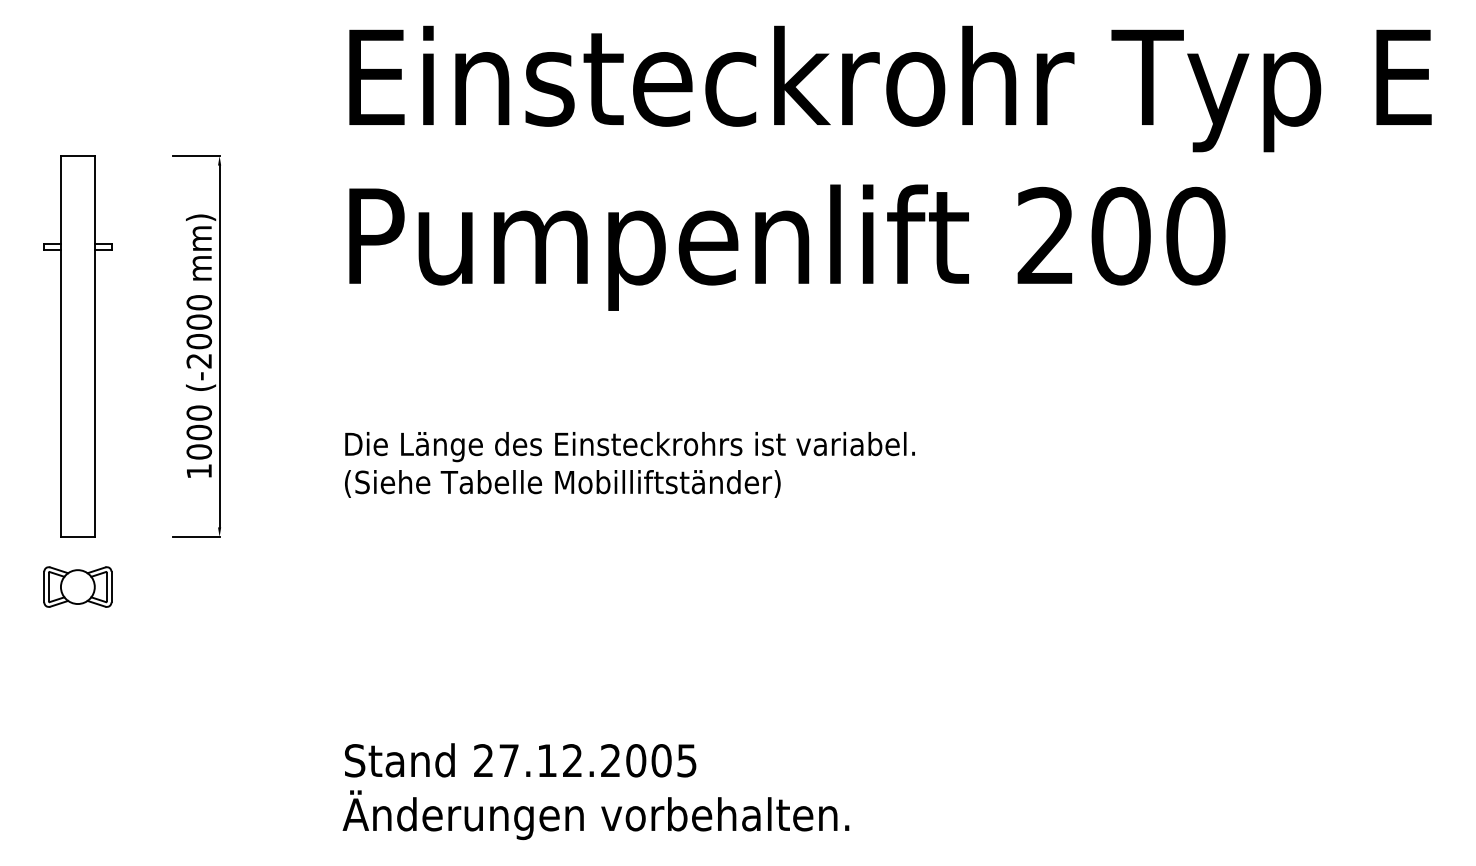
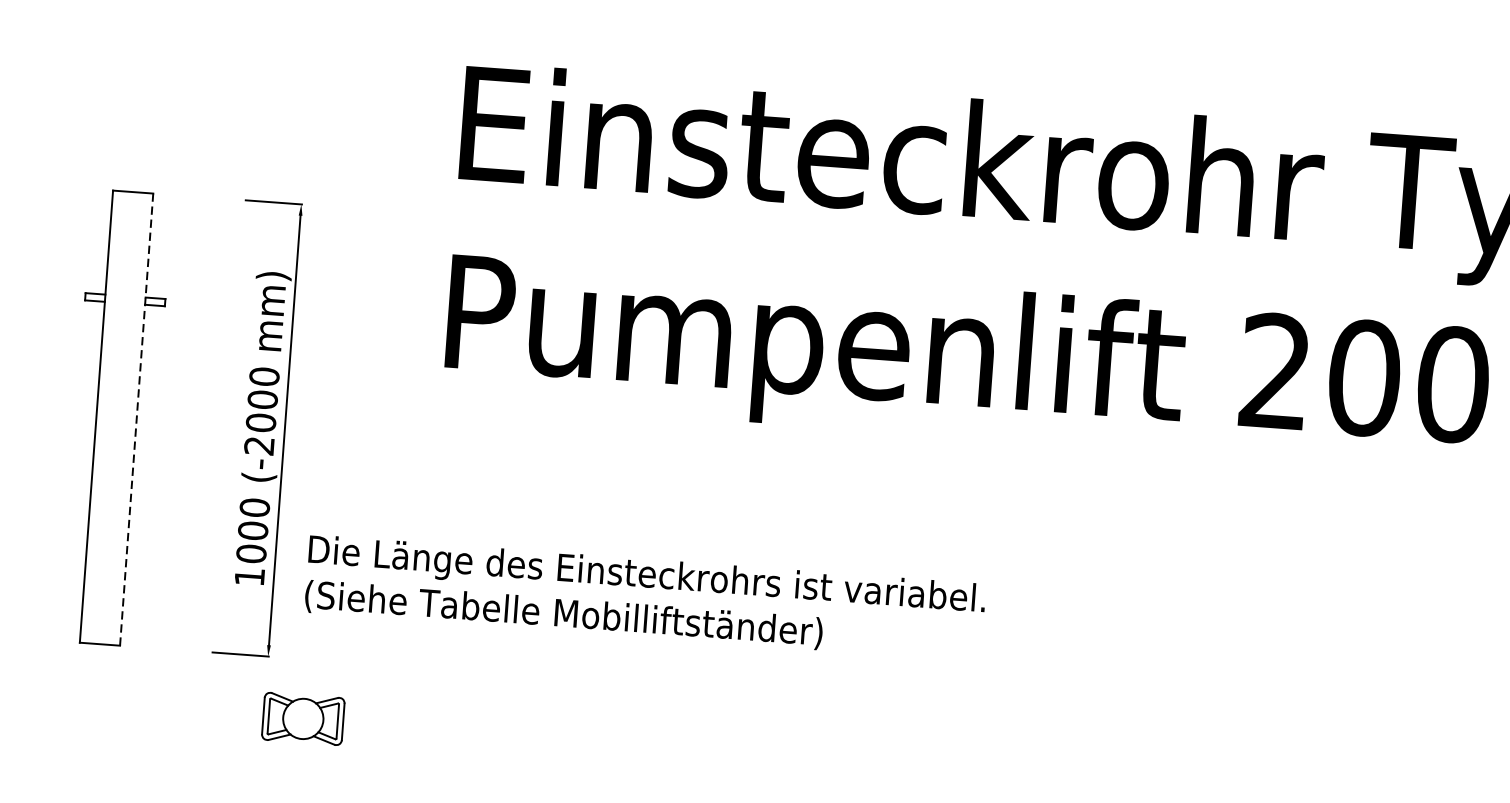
line: (94, 346) -> (136, 419), solid -> dashed
text: (629, 464) -> (644, 597), moved
part: (77, 586) -> (302, 718), moved

